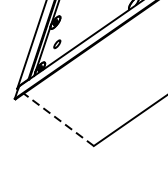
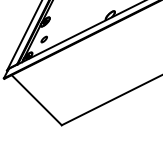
line: (58, 118) -> (36, 99), dashed -> solid

